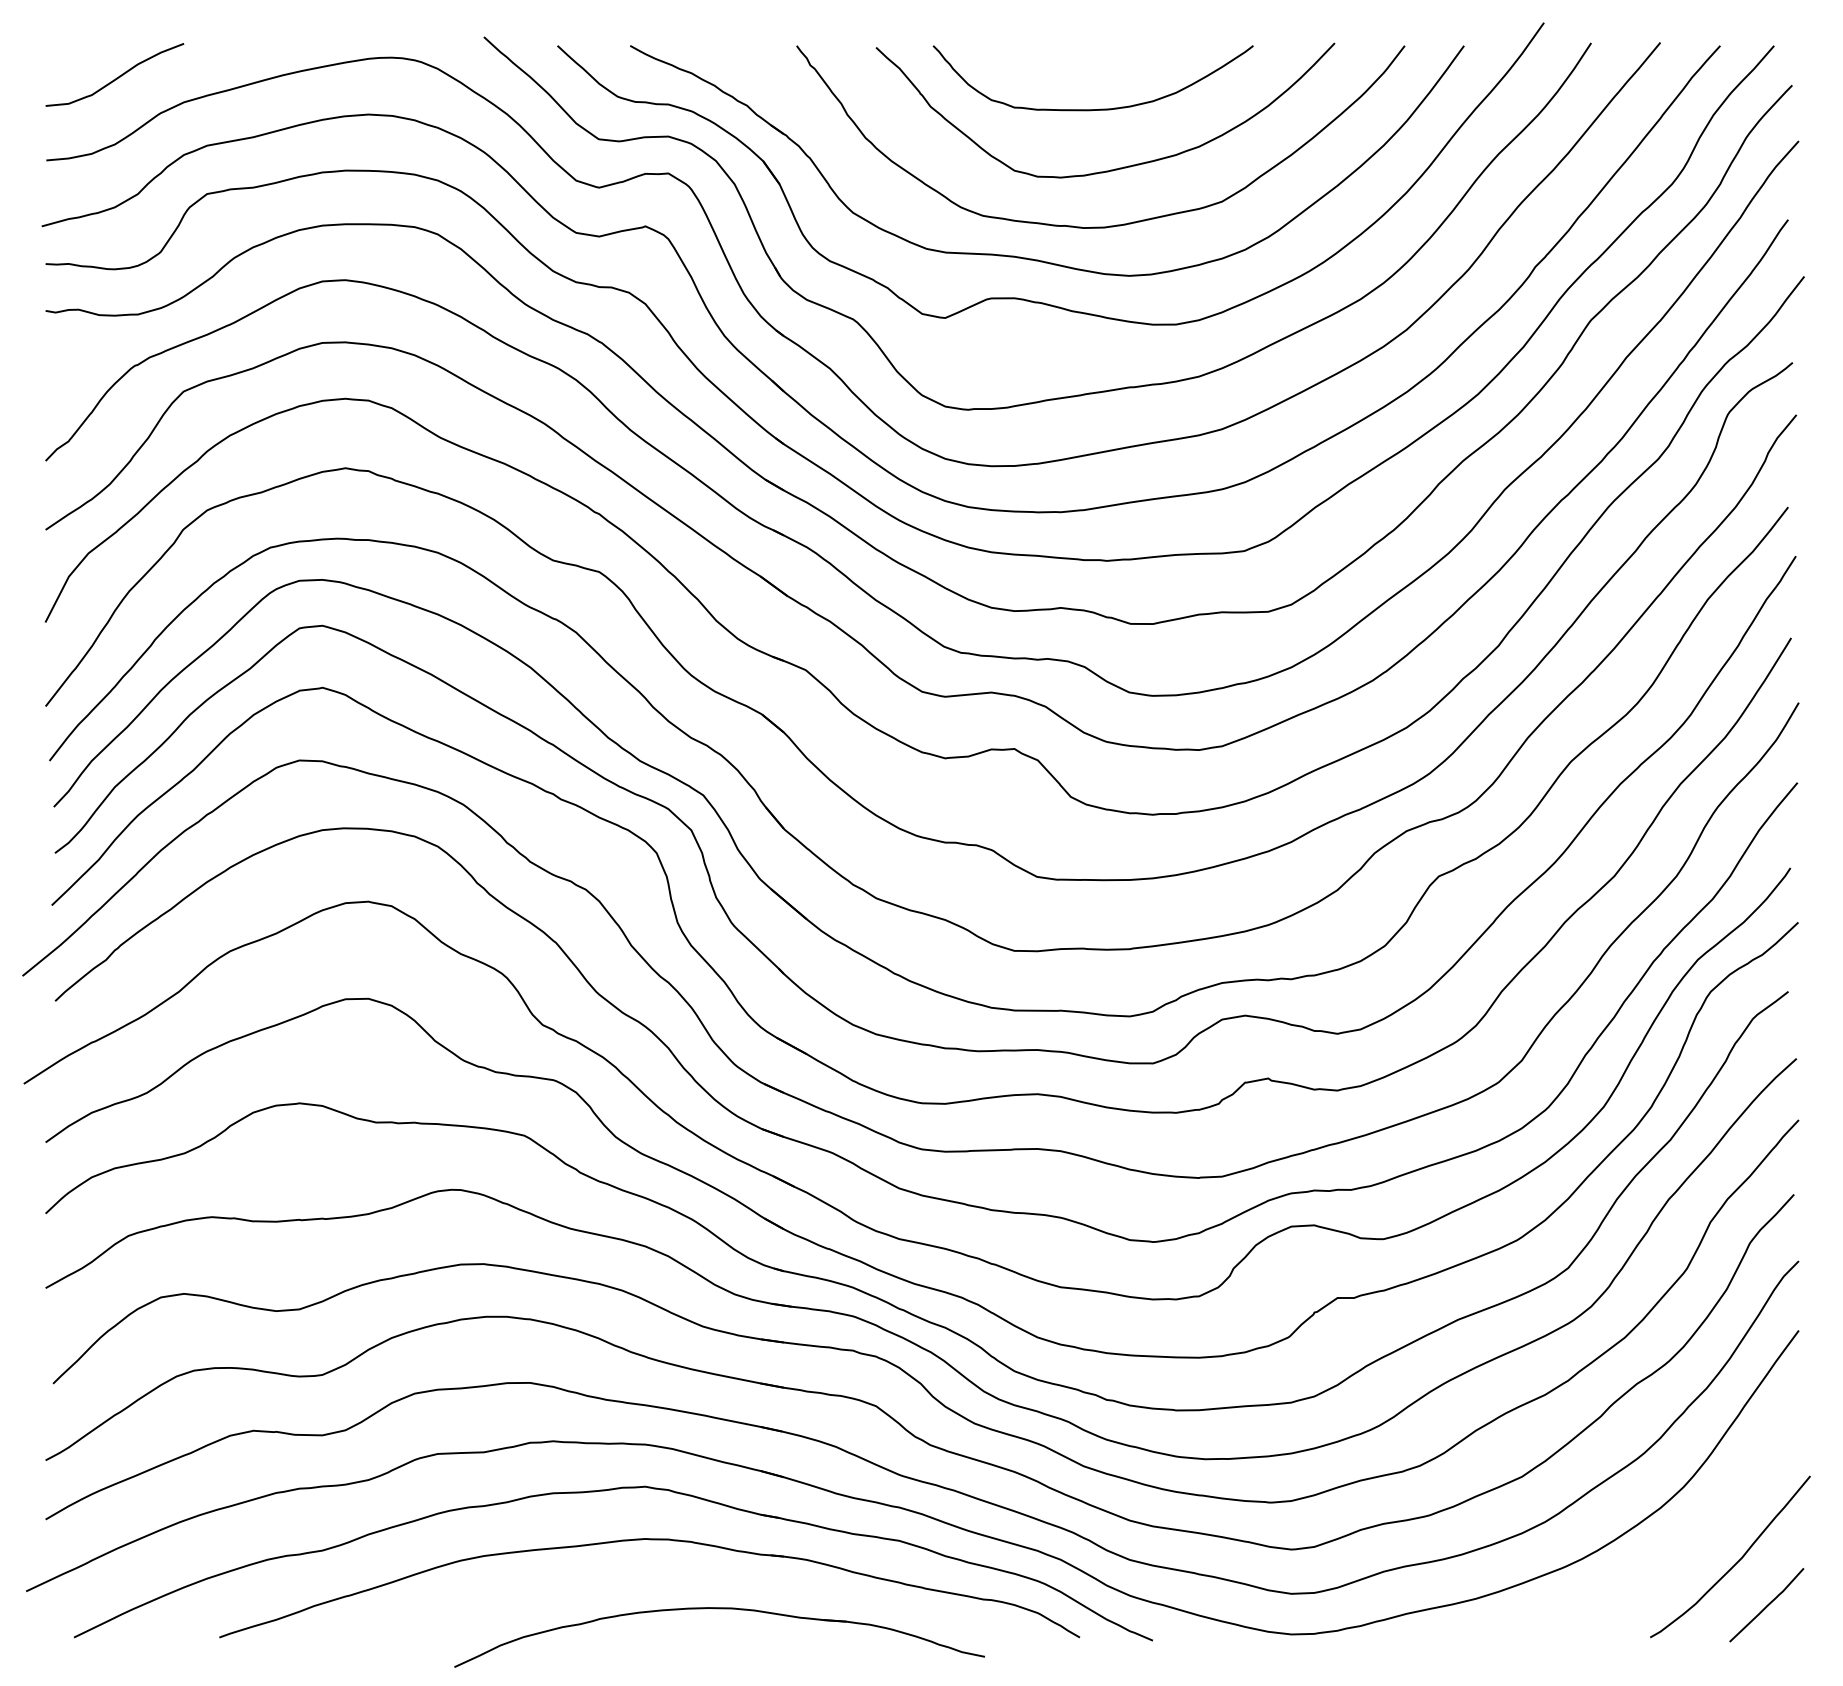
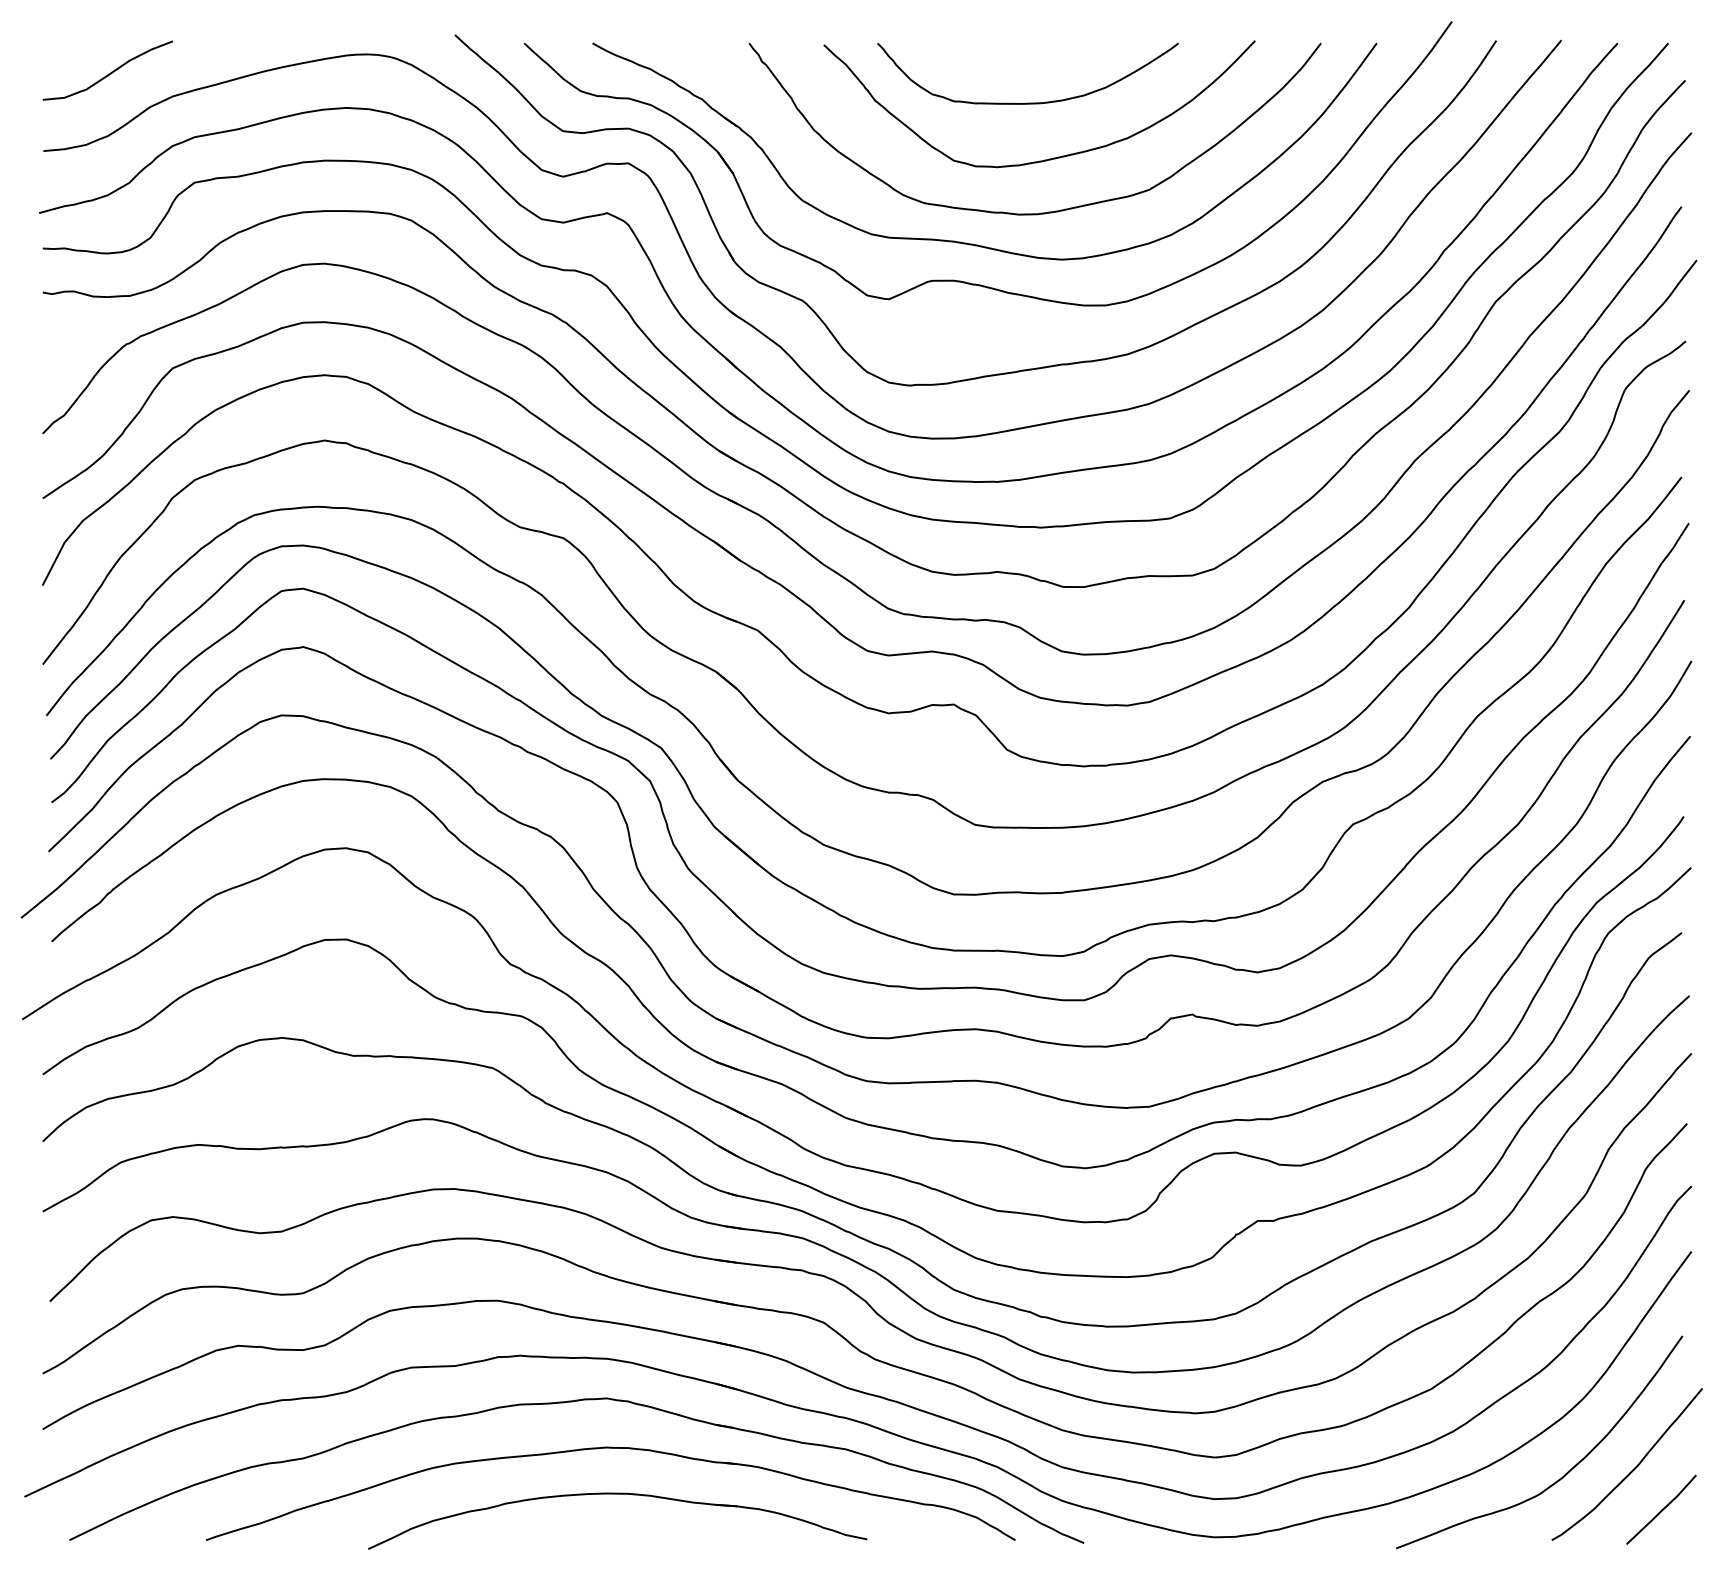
curve: (1667, 1563) -> (1568, 1470), added
part: (719, 1609) -> (617, 1494), moved

